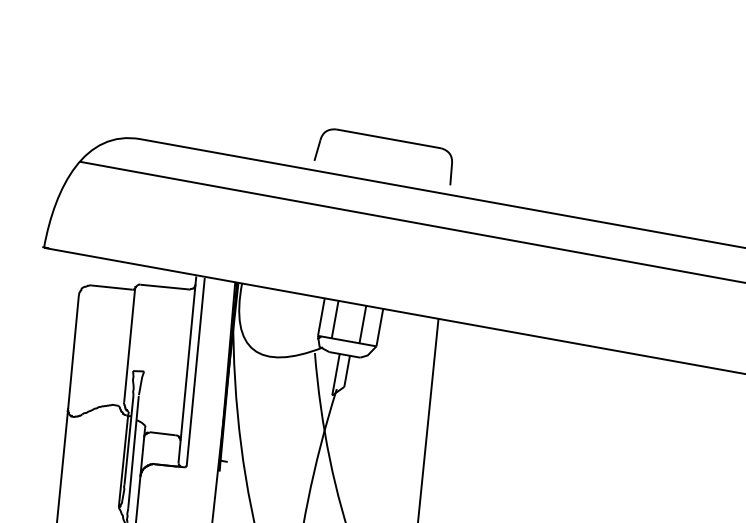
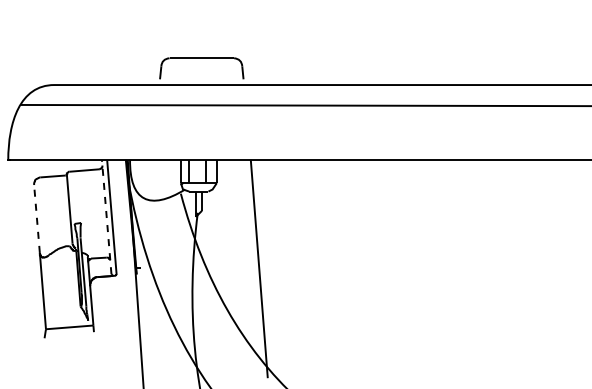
line: (72, 351) -> (36, 218), solid -> dashed
line: (186, 369) -> (106, 217), solid -> dashed

